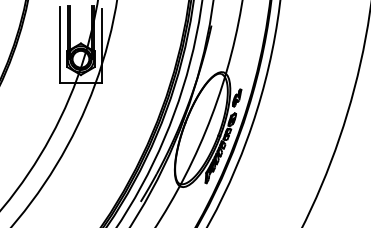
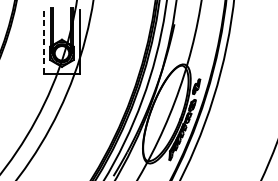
line: (59, 44) -> (43, 40), solid -> dashed

